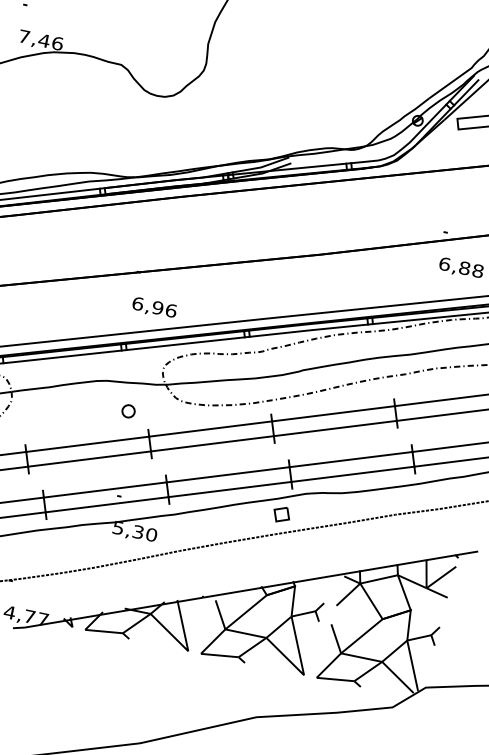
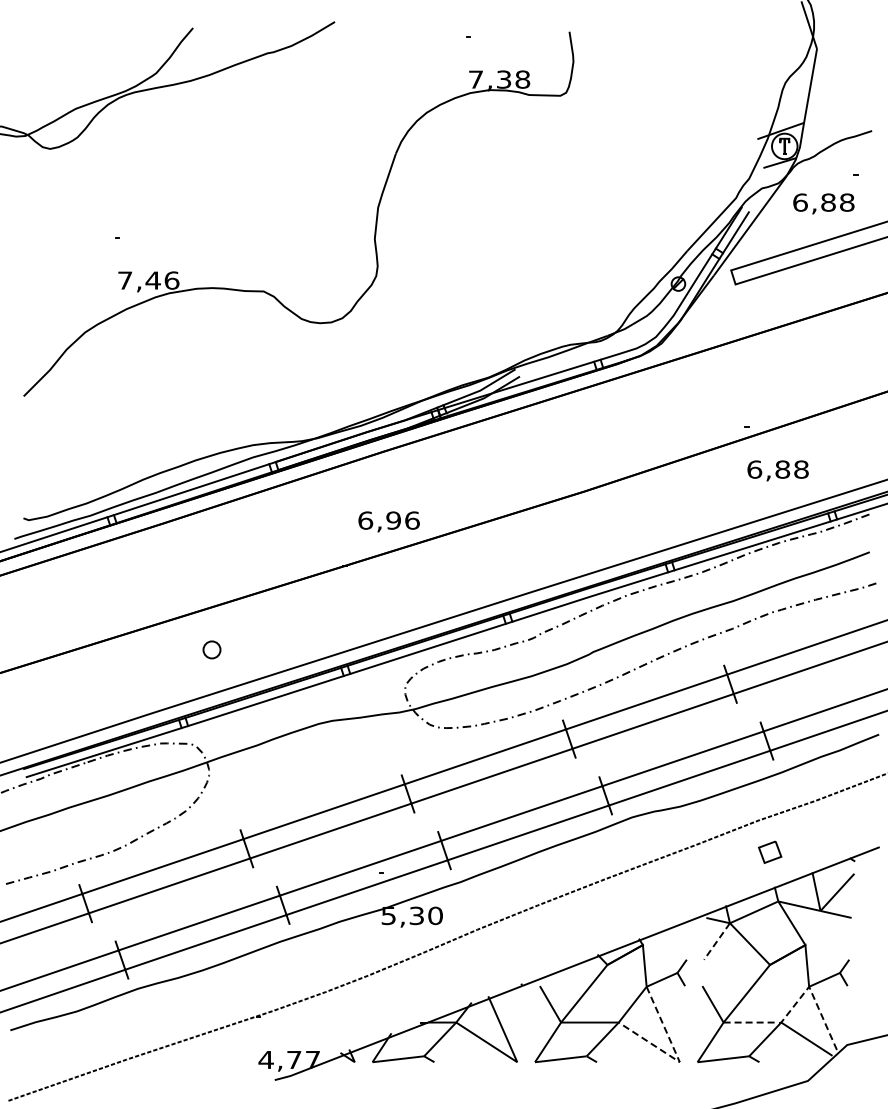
text: (154, 307) -> (388, 521), moved
part: (128, 410) -> (211, 649), moved
part: (282, 514) -> (770, 851), moved
line: (347, 594) -> (716, 941), solid -> dashed
line: (398, 648) -> (799, 999), solid -> dashed
line: (303, 672) -> (678, 1058), solid -> dashed

